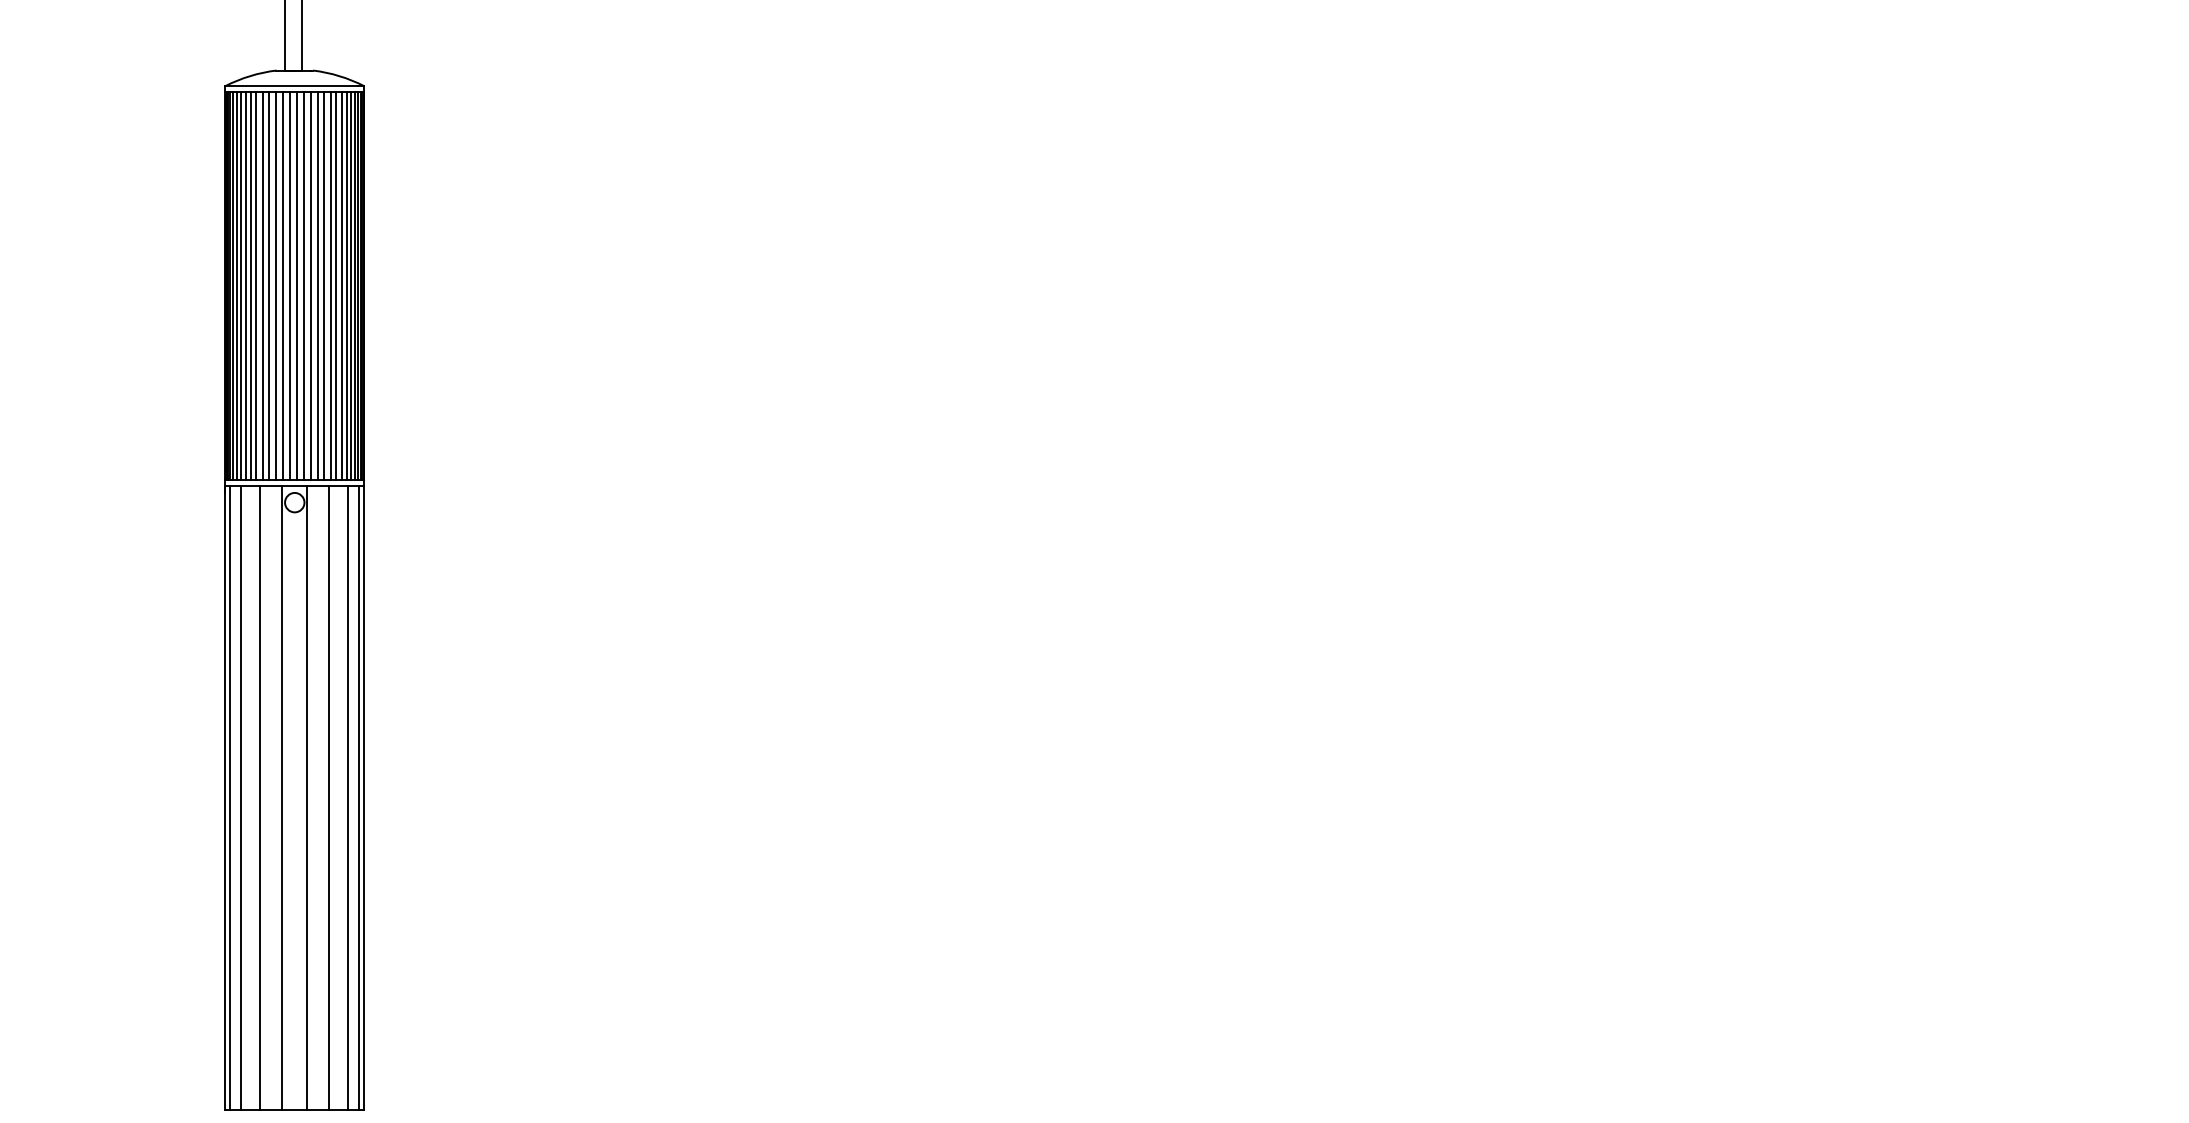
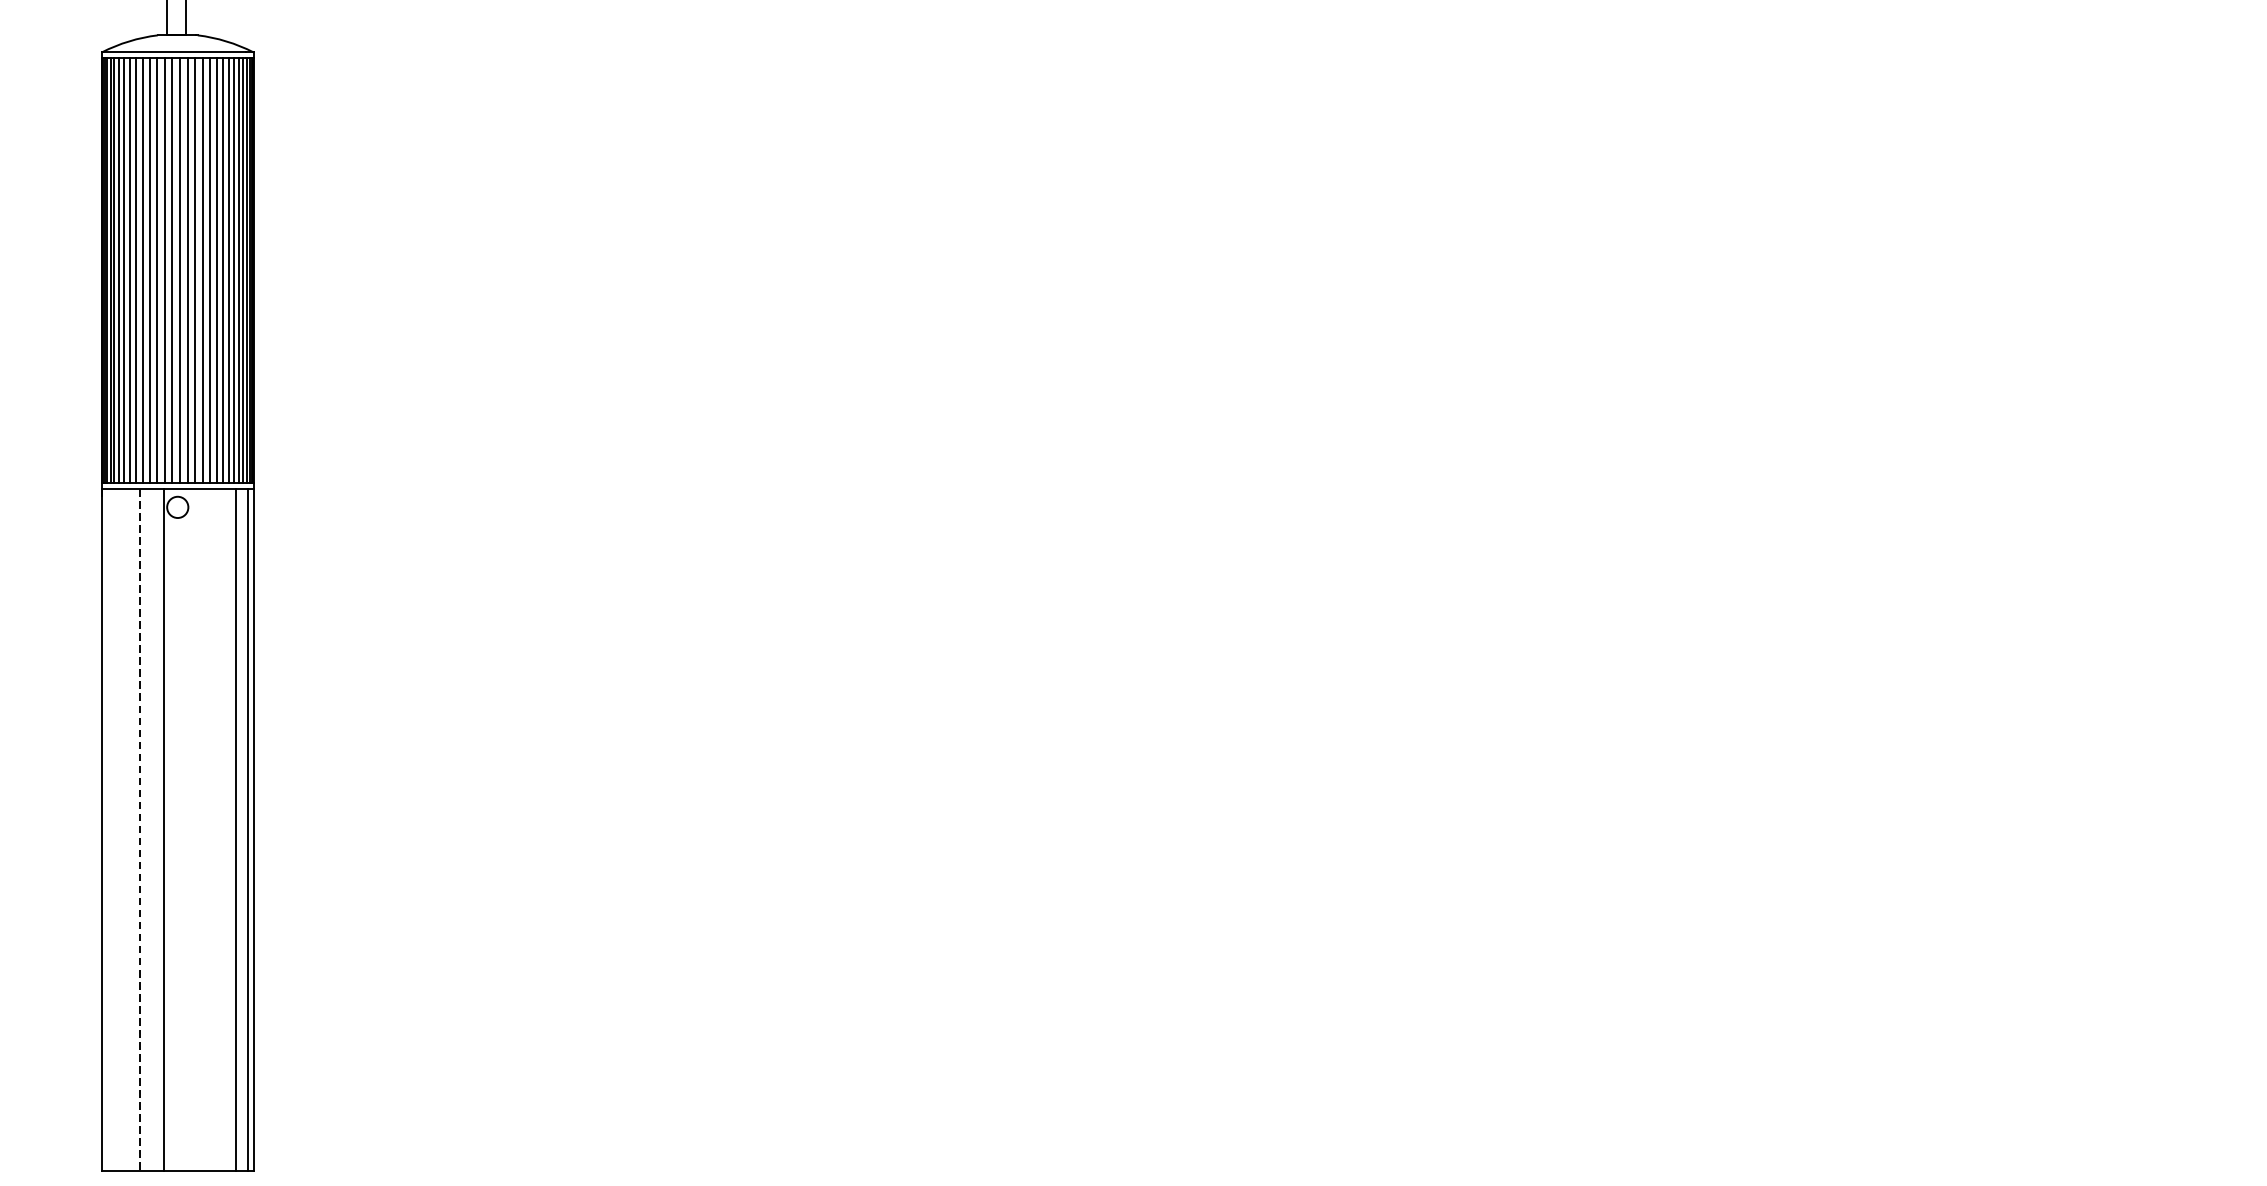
line: (230, 798) -> (107, 830), removed
line: (240, 798) -> (118, 830), removed
line: (260, 798) -> (140, 830), solid -> dashed
line: (307, 798) -> (191, 830), removed
line: (329, 798) -> (215, 830), removed

